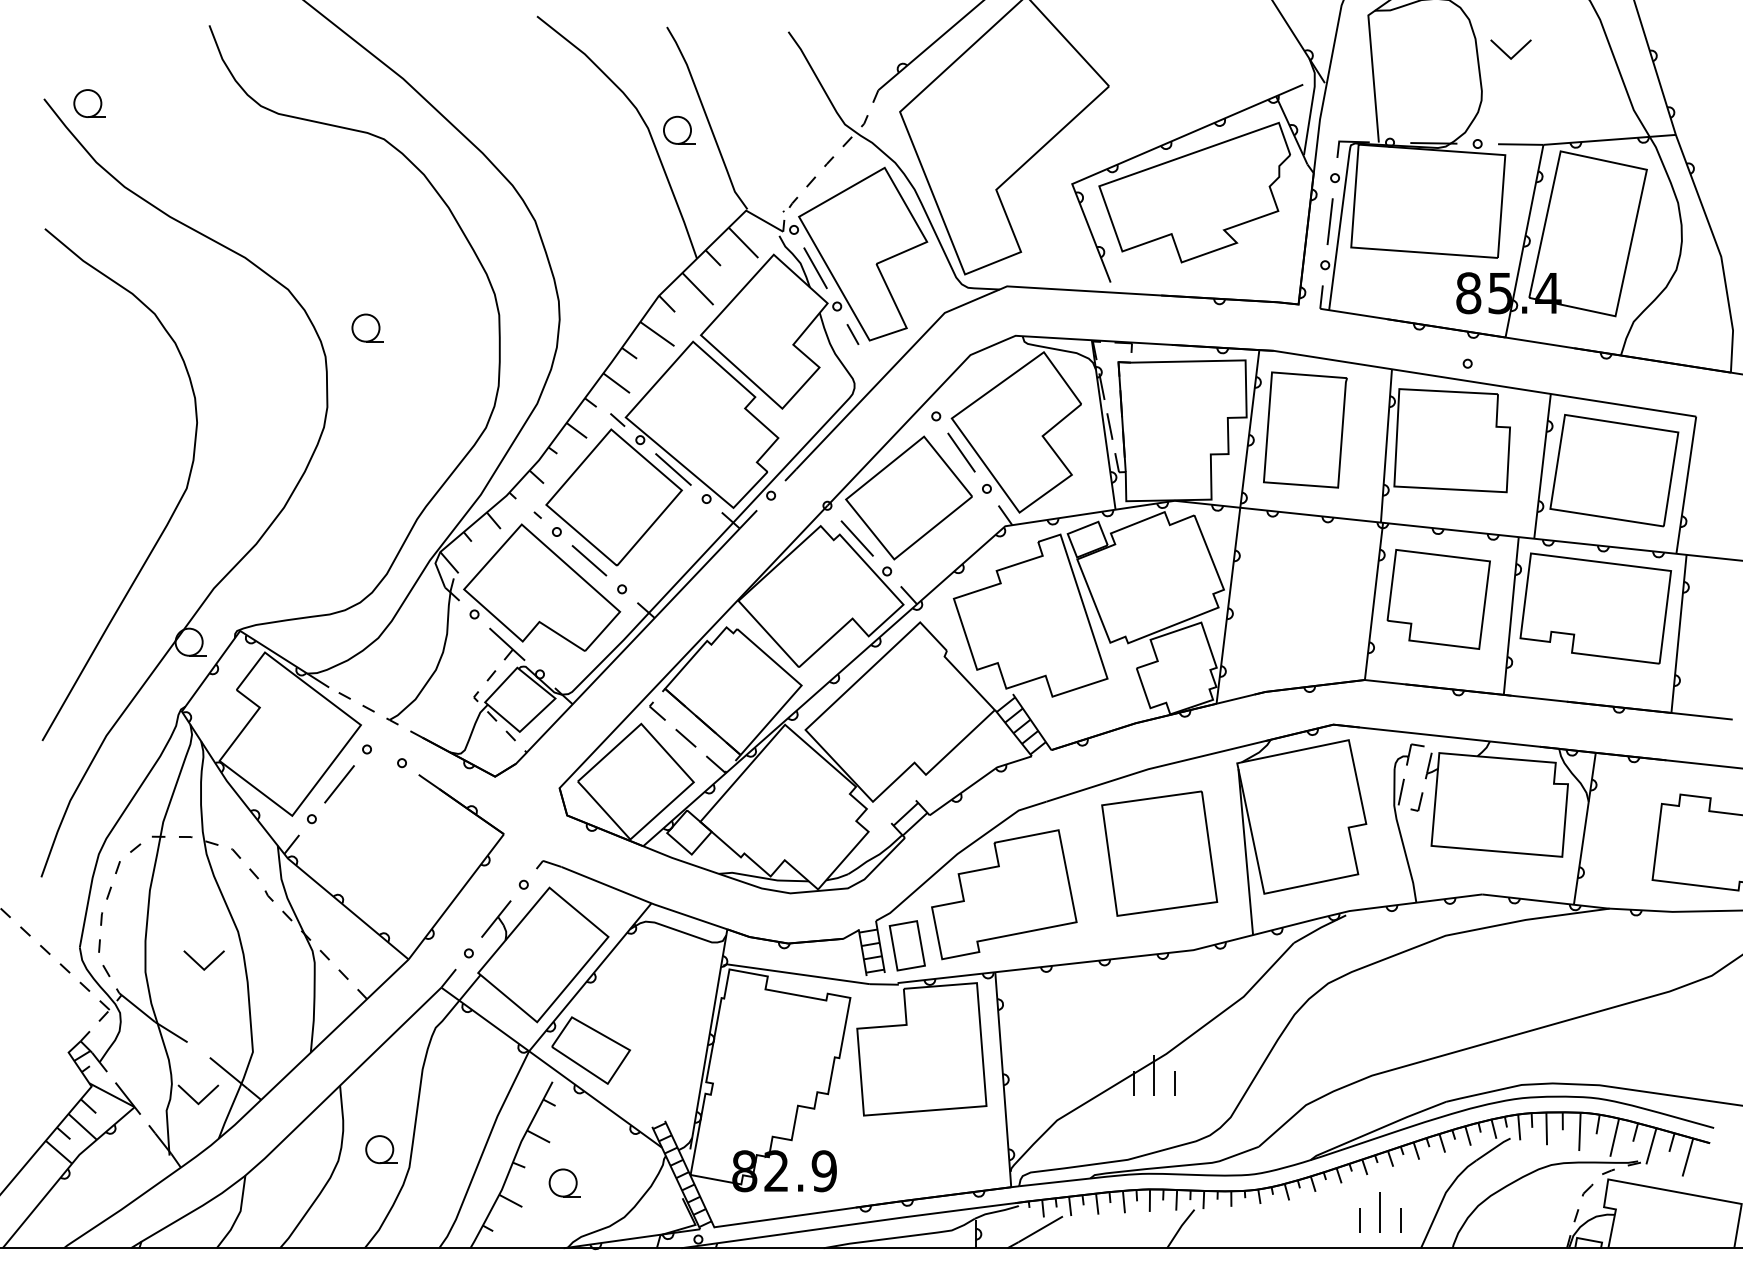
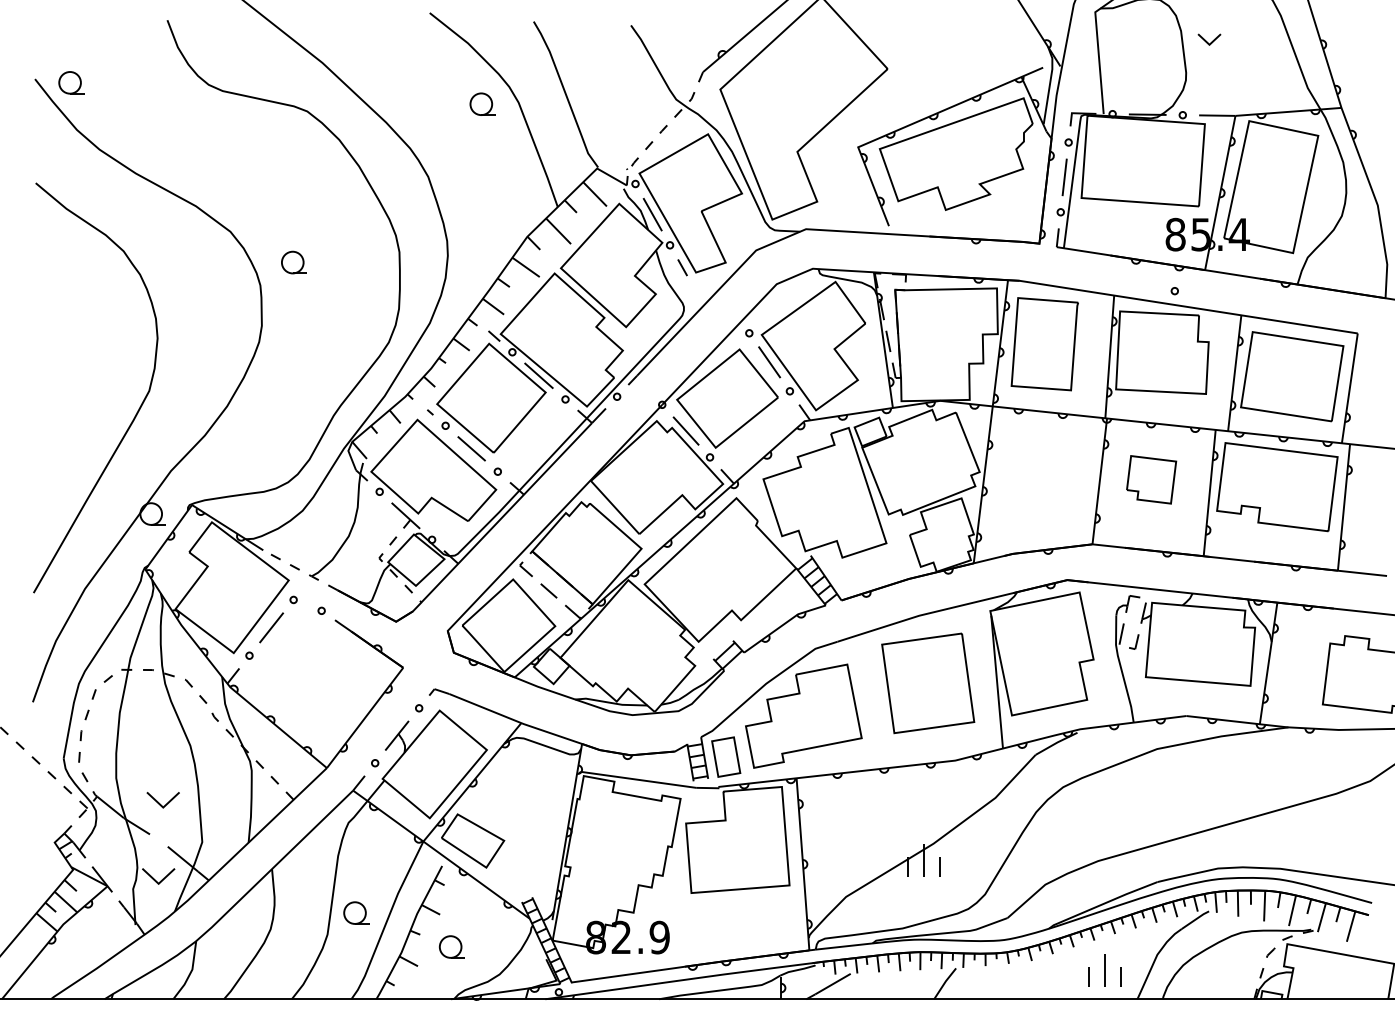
part: (1510, 49) -> (1209, 39), size x0.7
part: (679, 129) -> (482, 103), moved
part: (1438, 599) -> (1151, 479), size x0.6
part: (203, 960) -> (162, 800), moved
part: (381, 1149) -> (356, 912), moved

